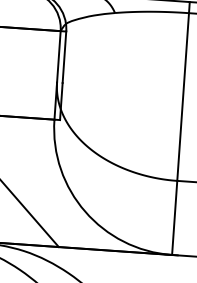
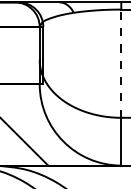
line: (183, 96) -> (121, 63), solid -> dashed

